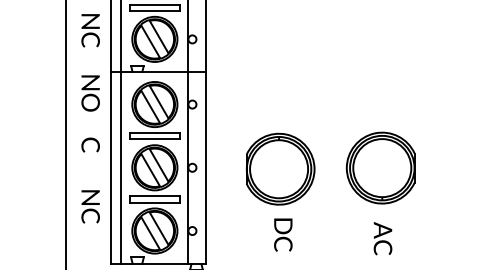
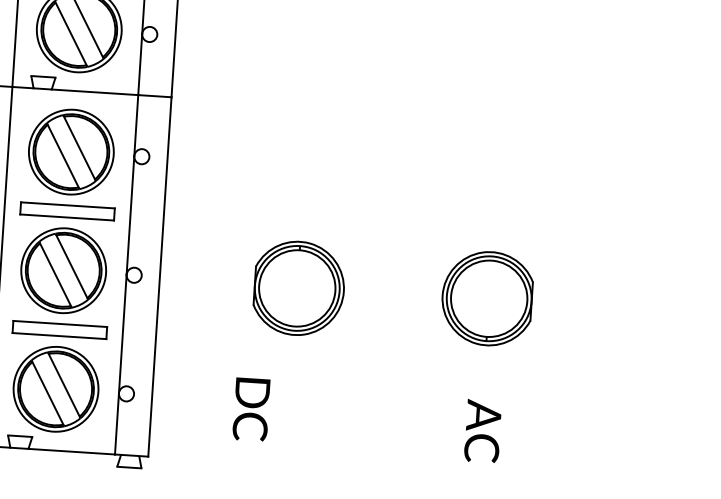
part: (380, 167) -> (486, 297), size x0.7
part: (280, 168) -> (299, 287), size x0.7
text: (283, 234) -> (251, 408), moved

